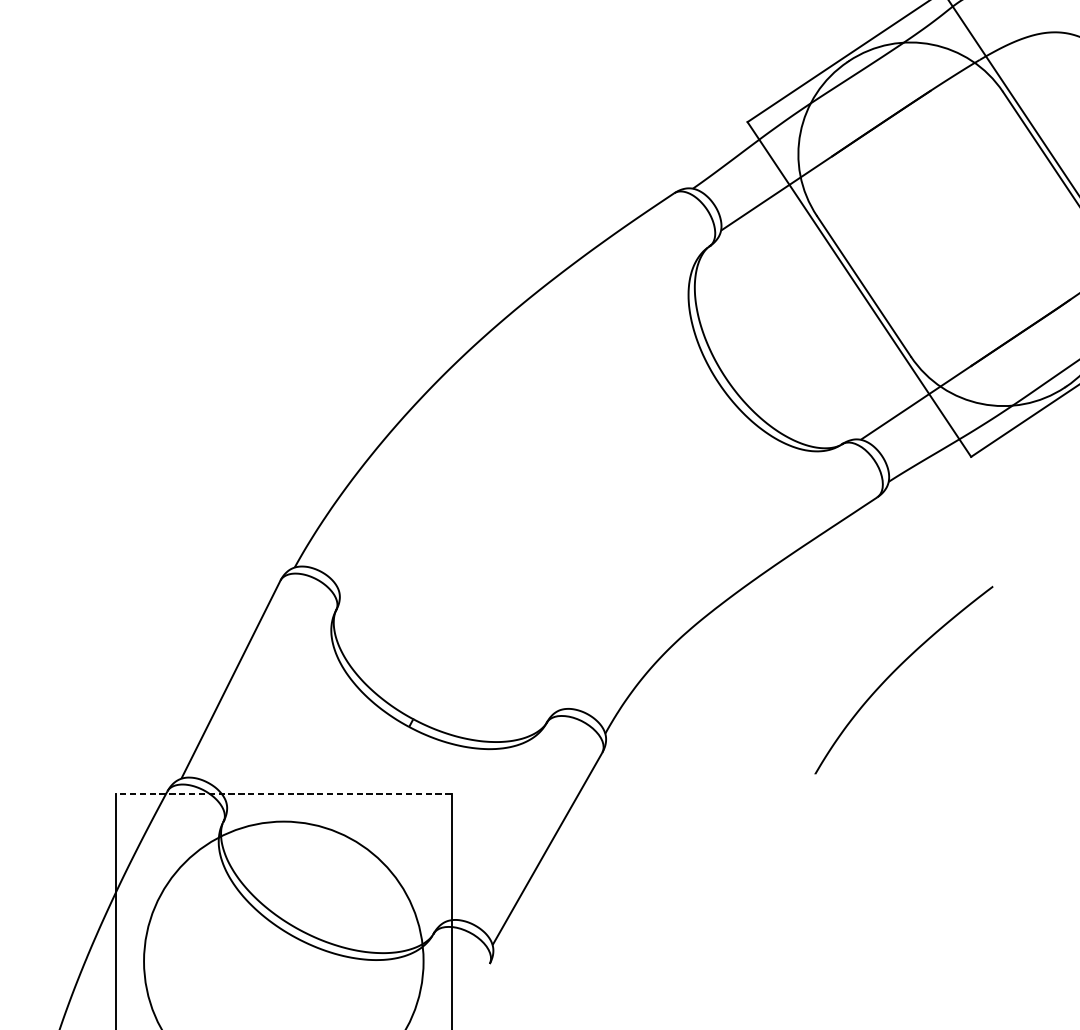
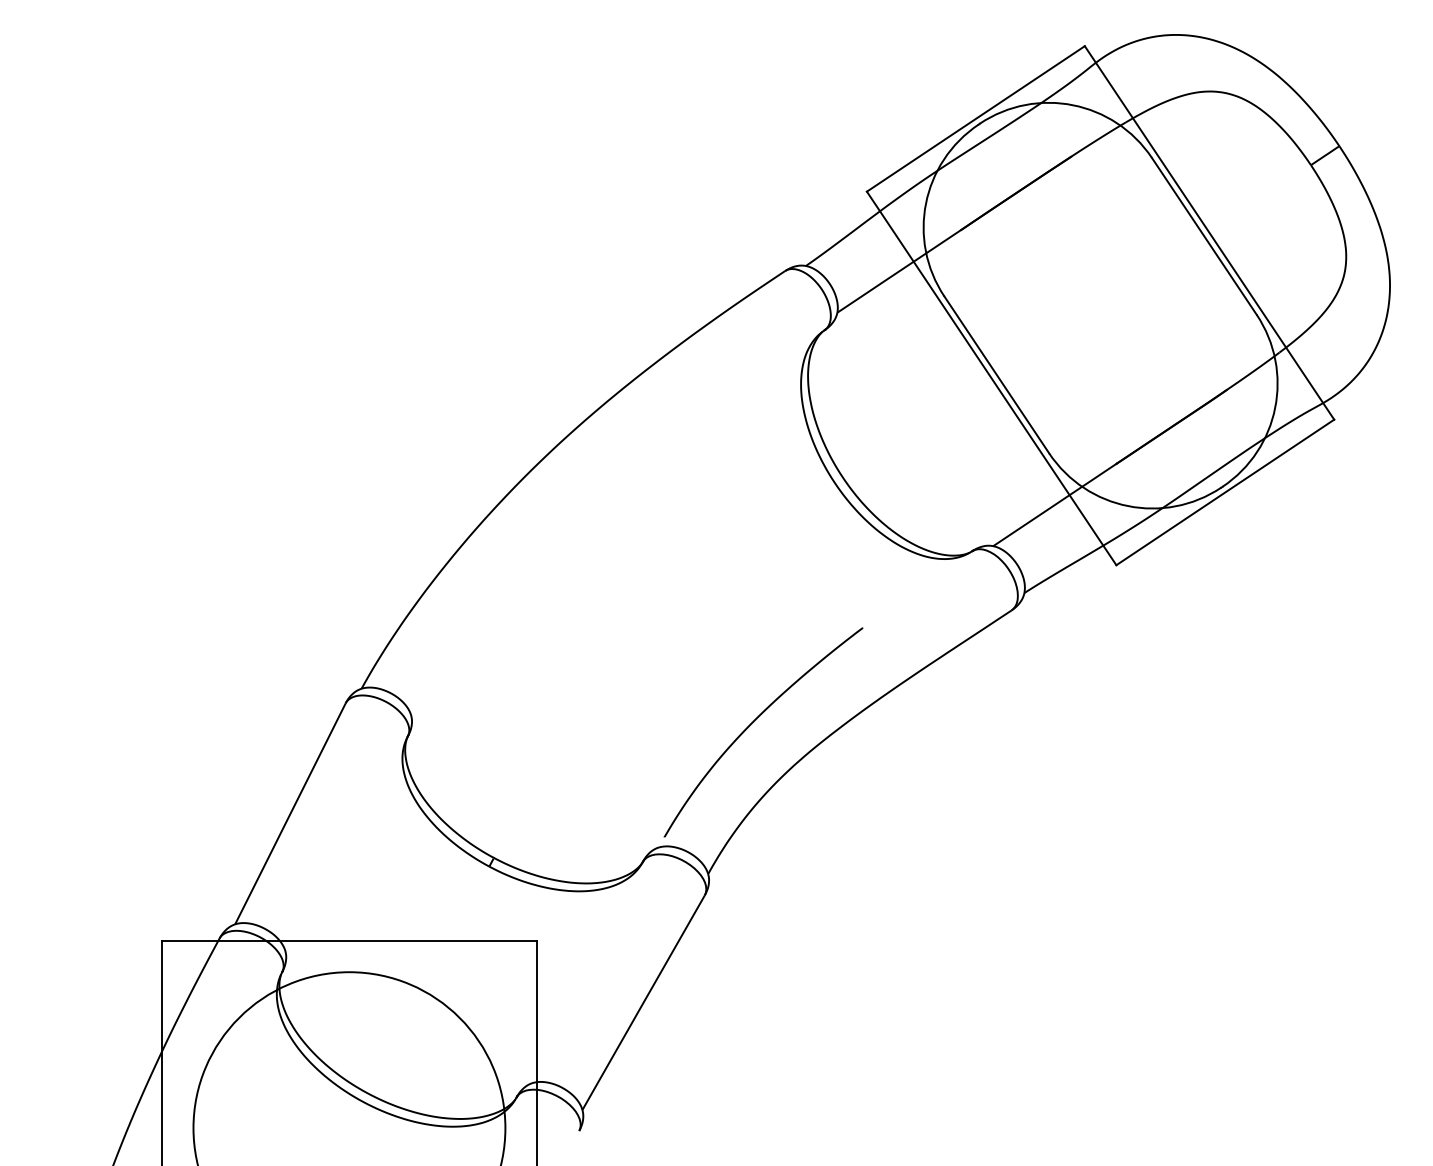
curve: (895, 671) -> (753, 722), moved
line: (282, 794) -> (348, 941), dashed -> solid

